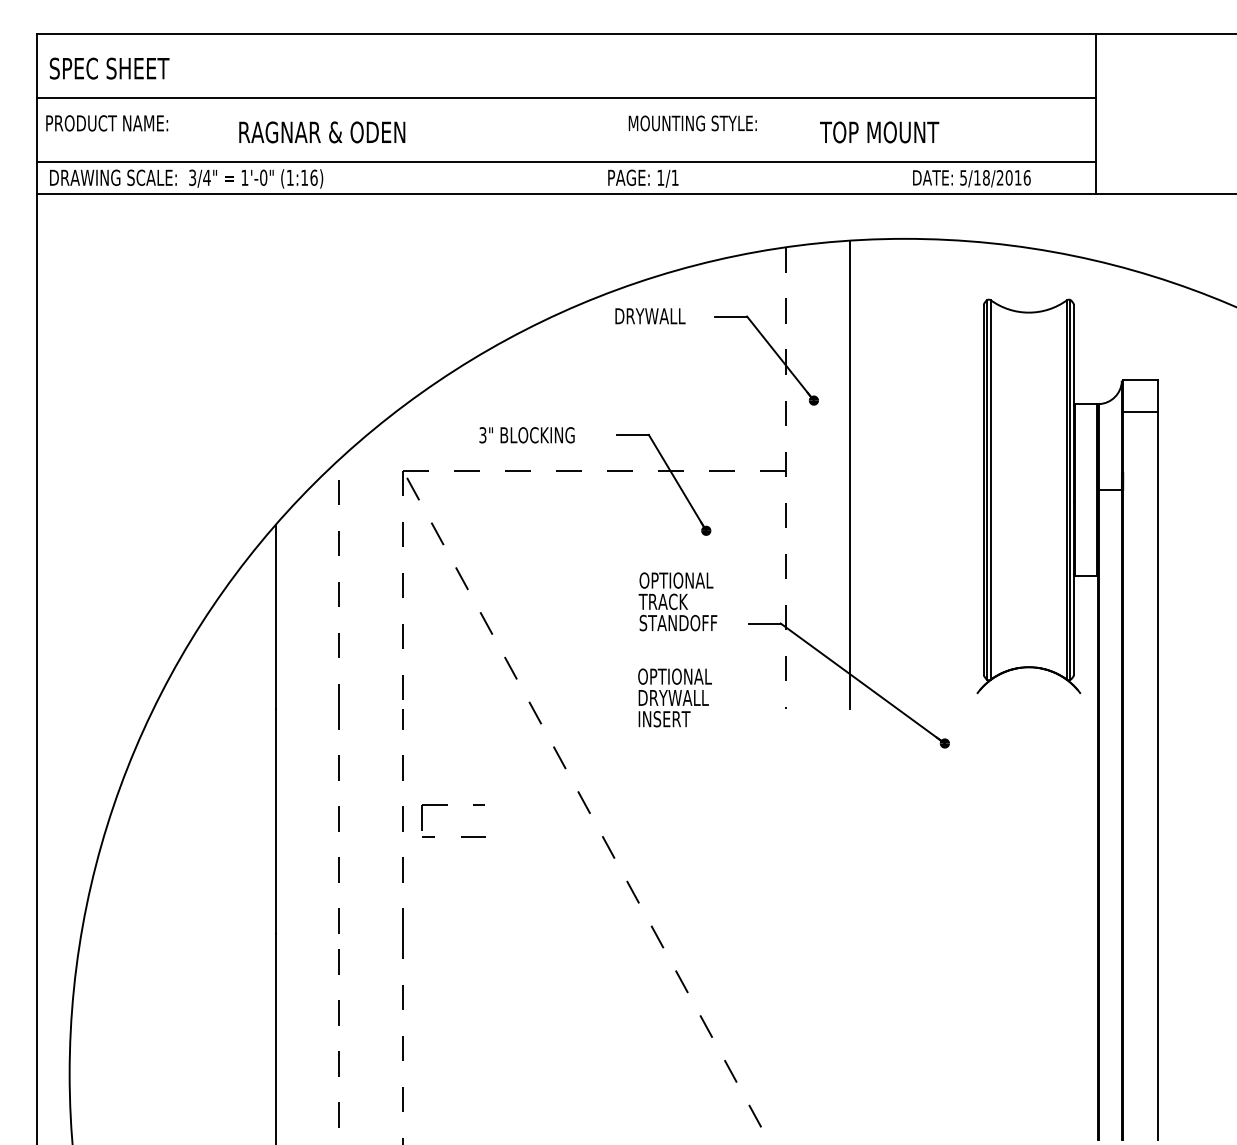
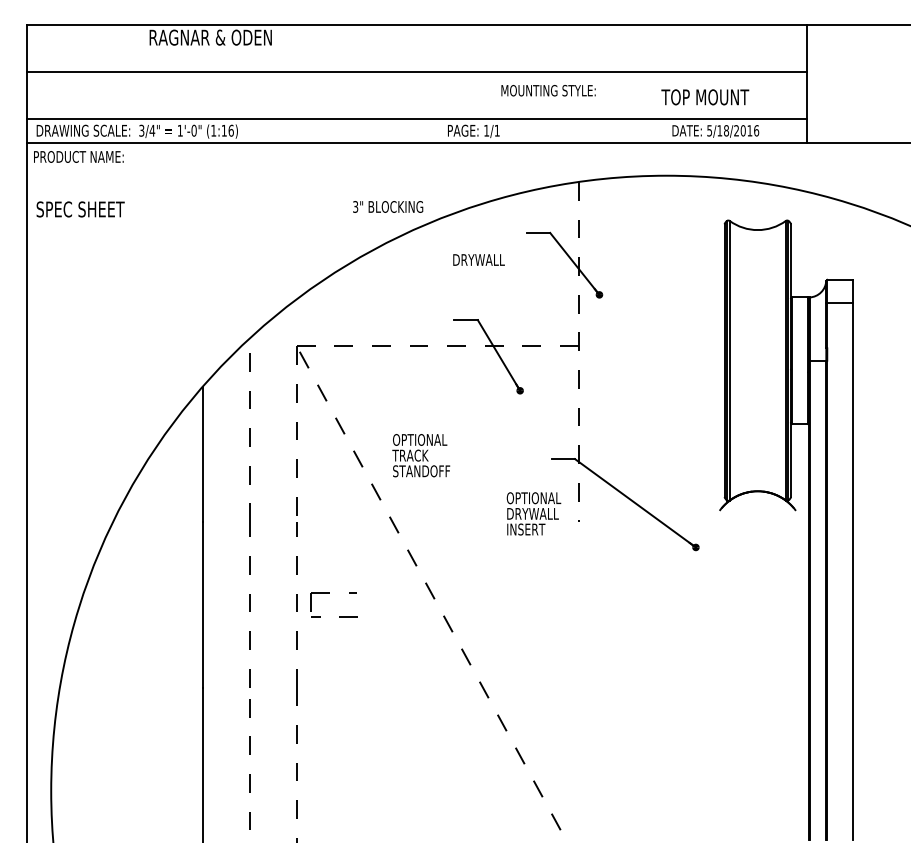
text: (109, 68) -> (80, 209), moved
text: (107, 123) -> (79, 157), moved
text: (692, 123) -> (548, 90), moved
text: (322, 132) -> (210, 37), moved
text: (879, 132) -> (705, 97), moved
text: (650, 316) -> (479, 260), moved
text: (526, 435) -> (387, 207), moved
line: (849, 474) -> (625, 349), removed
text: (677, 601) -> (420, 455), moved
text: (674, 697) -> (533, 513), moved

